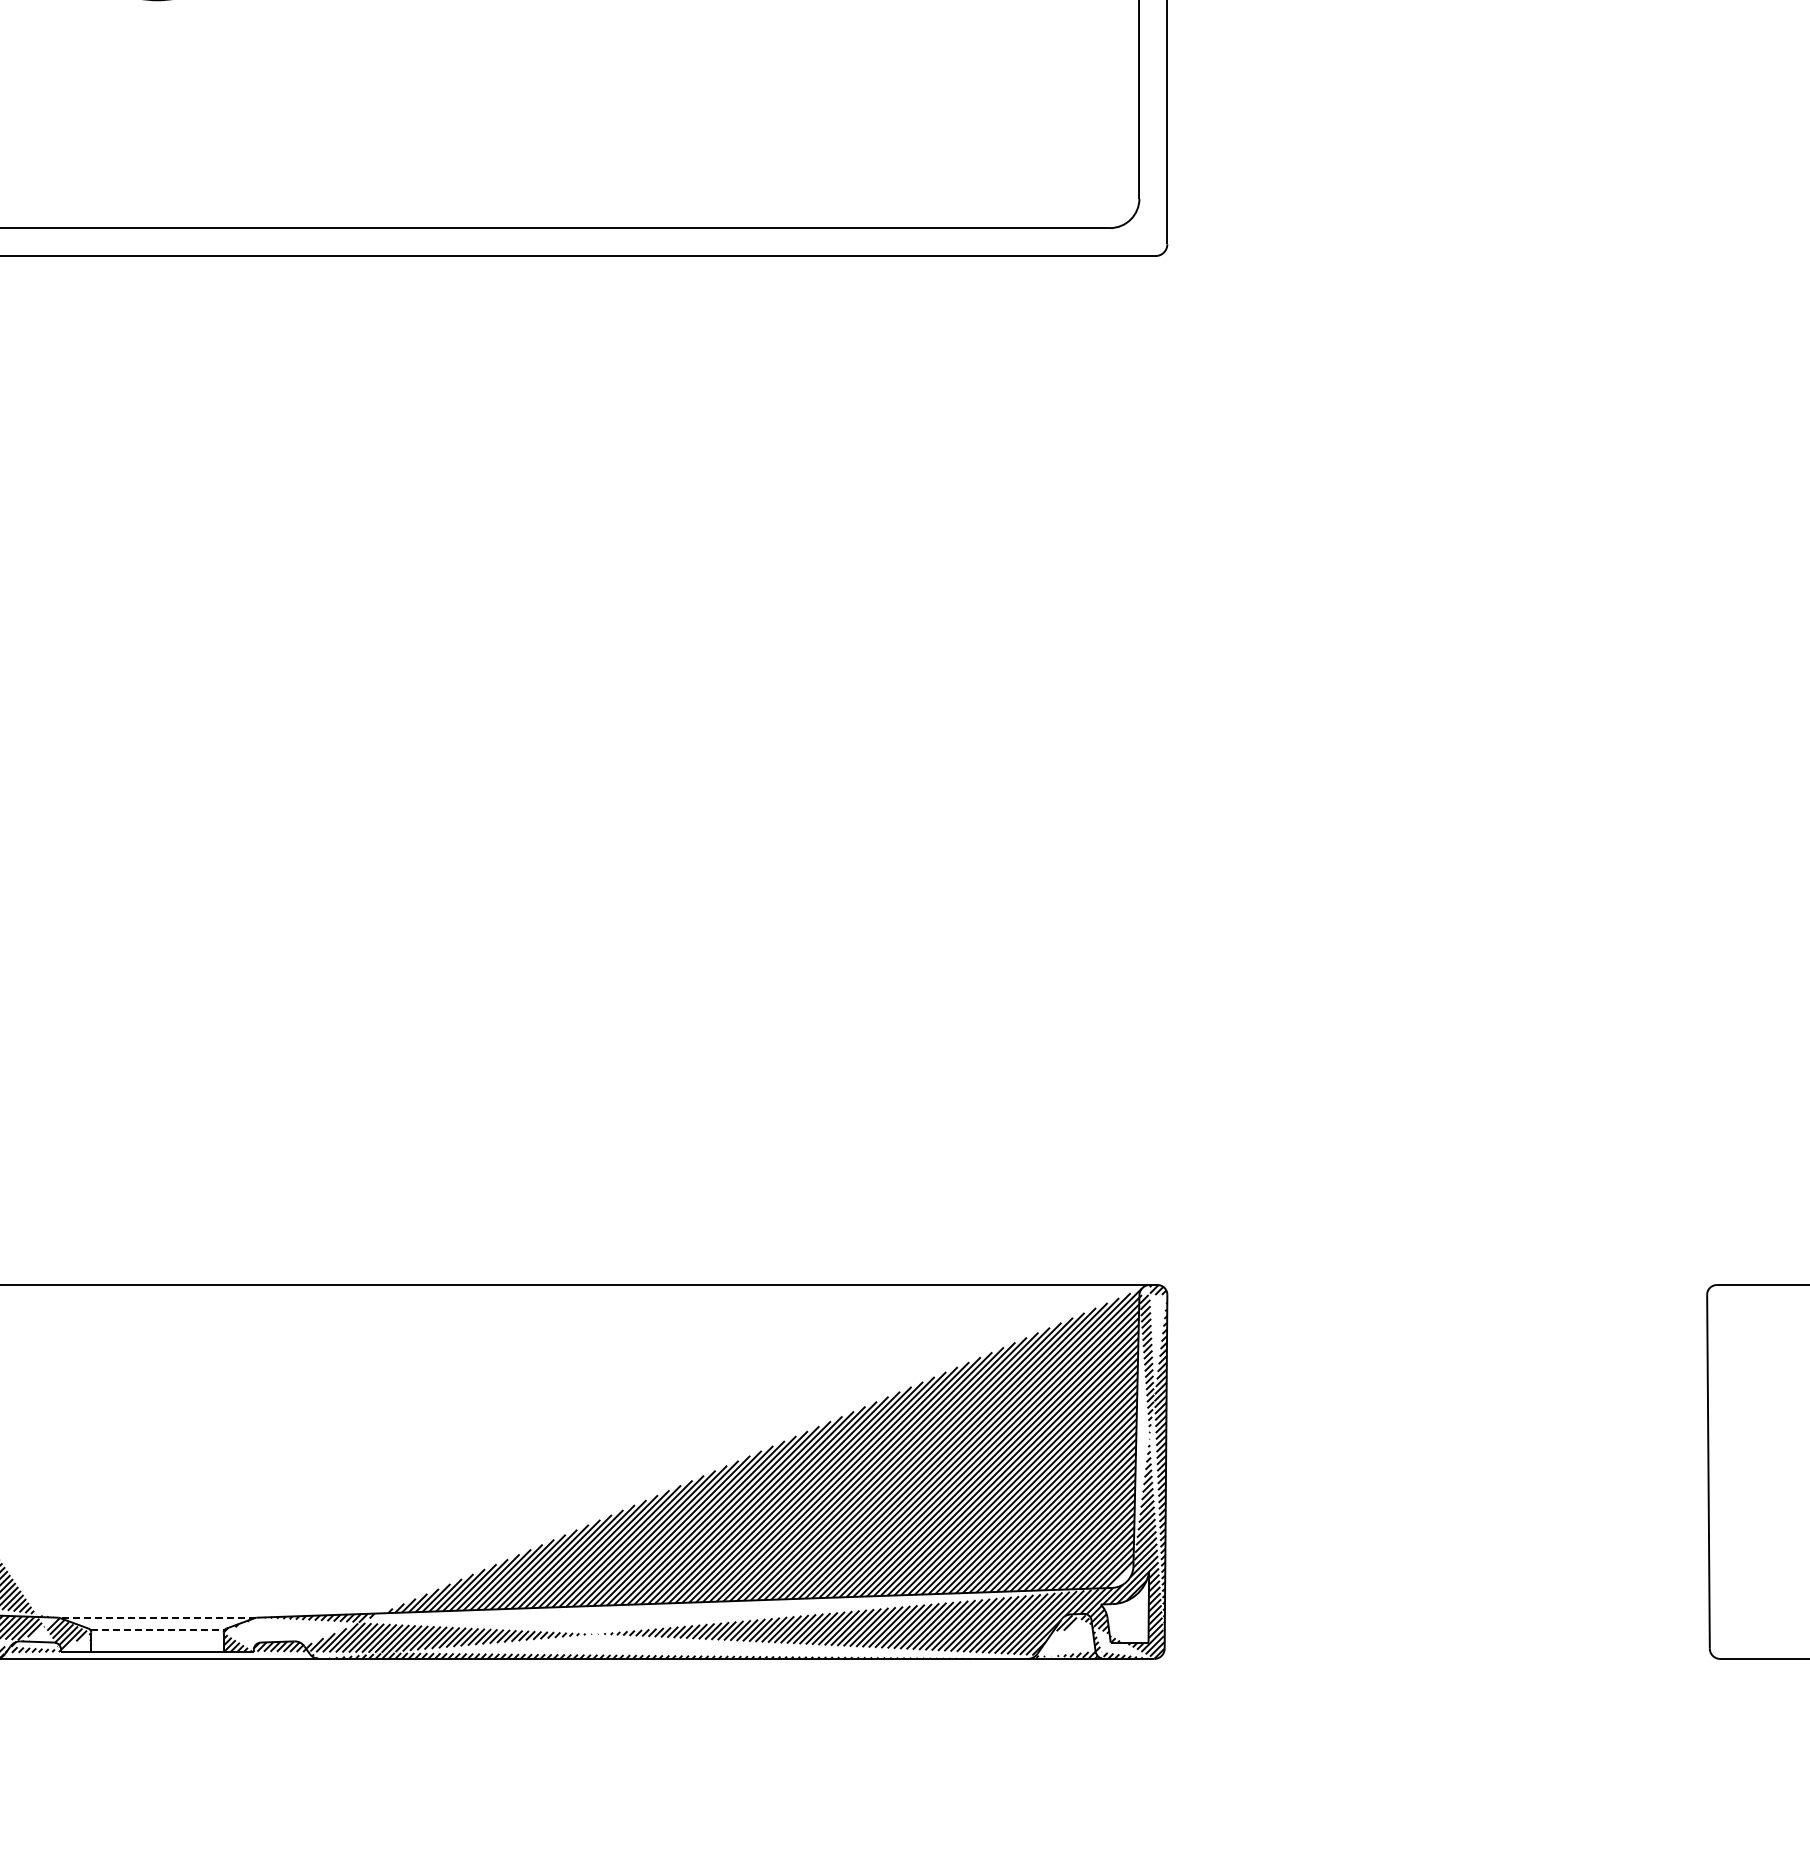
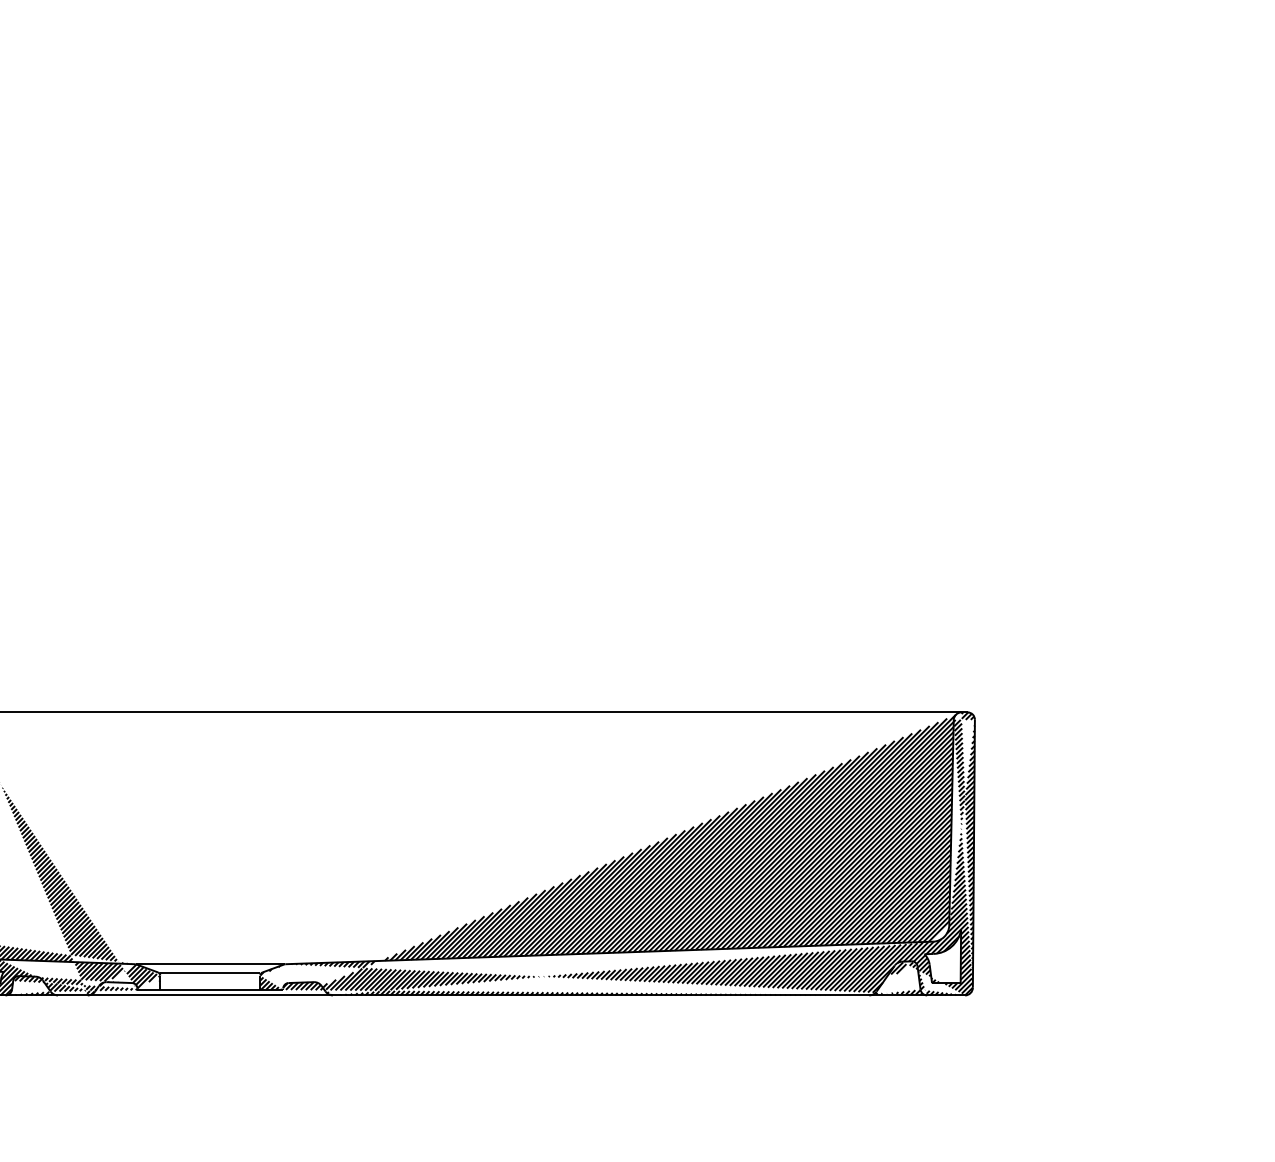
line: (156, 1617) -> (209, 964), dashed -> solid
line: (157, 1629) -> (210, 973), dashed -> solid

